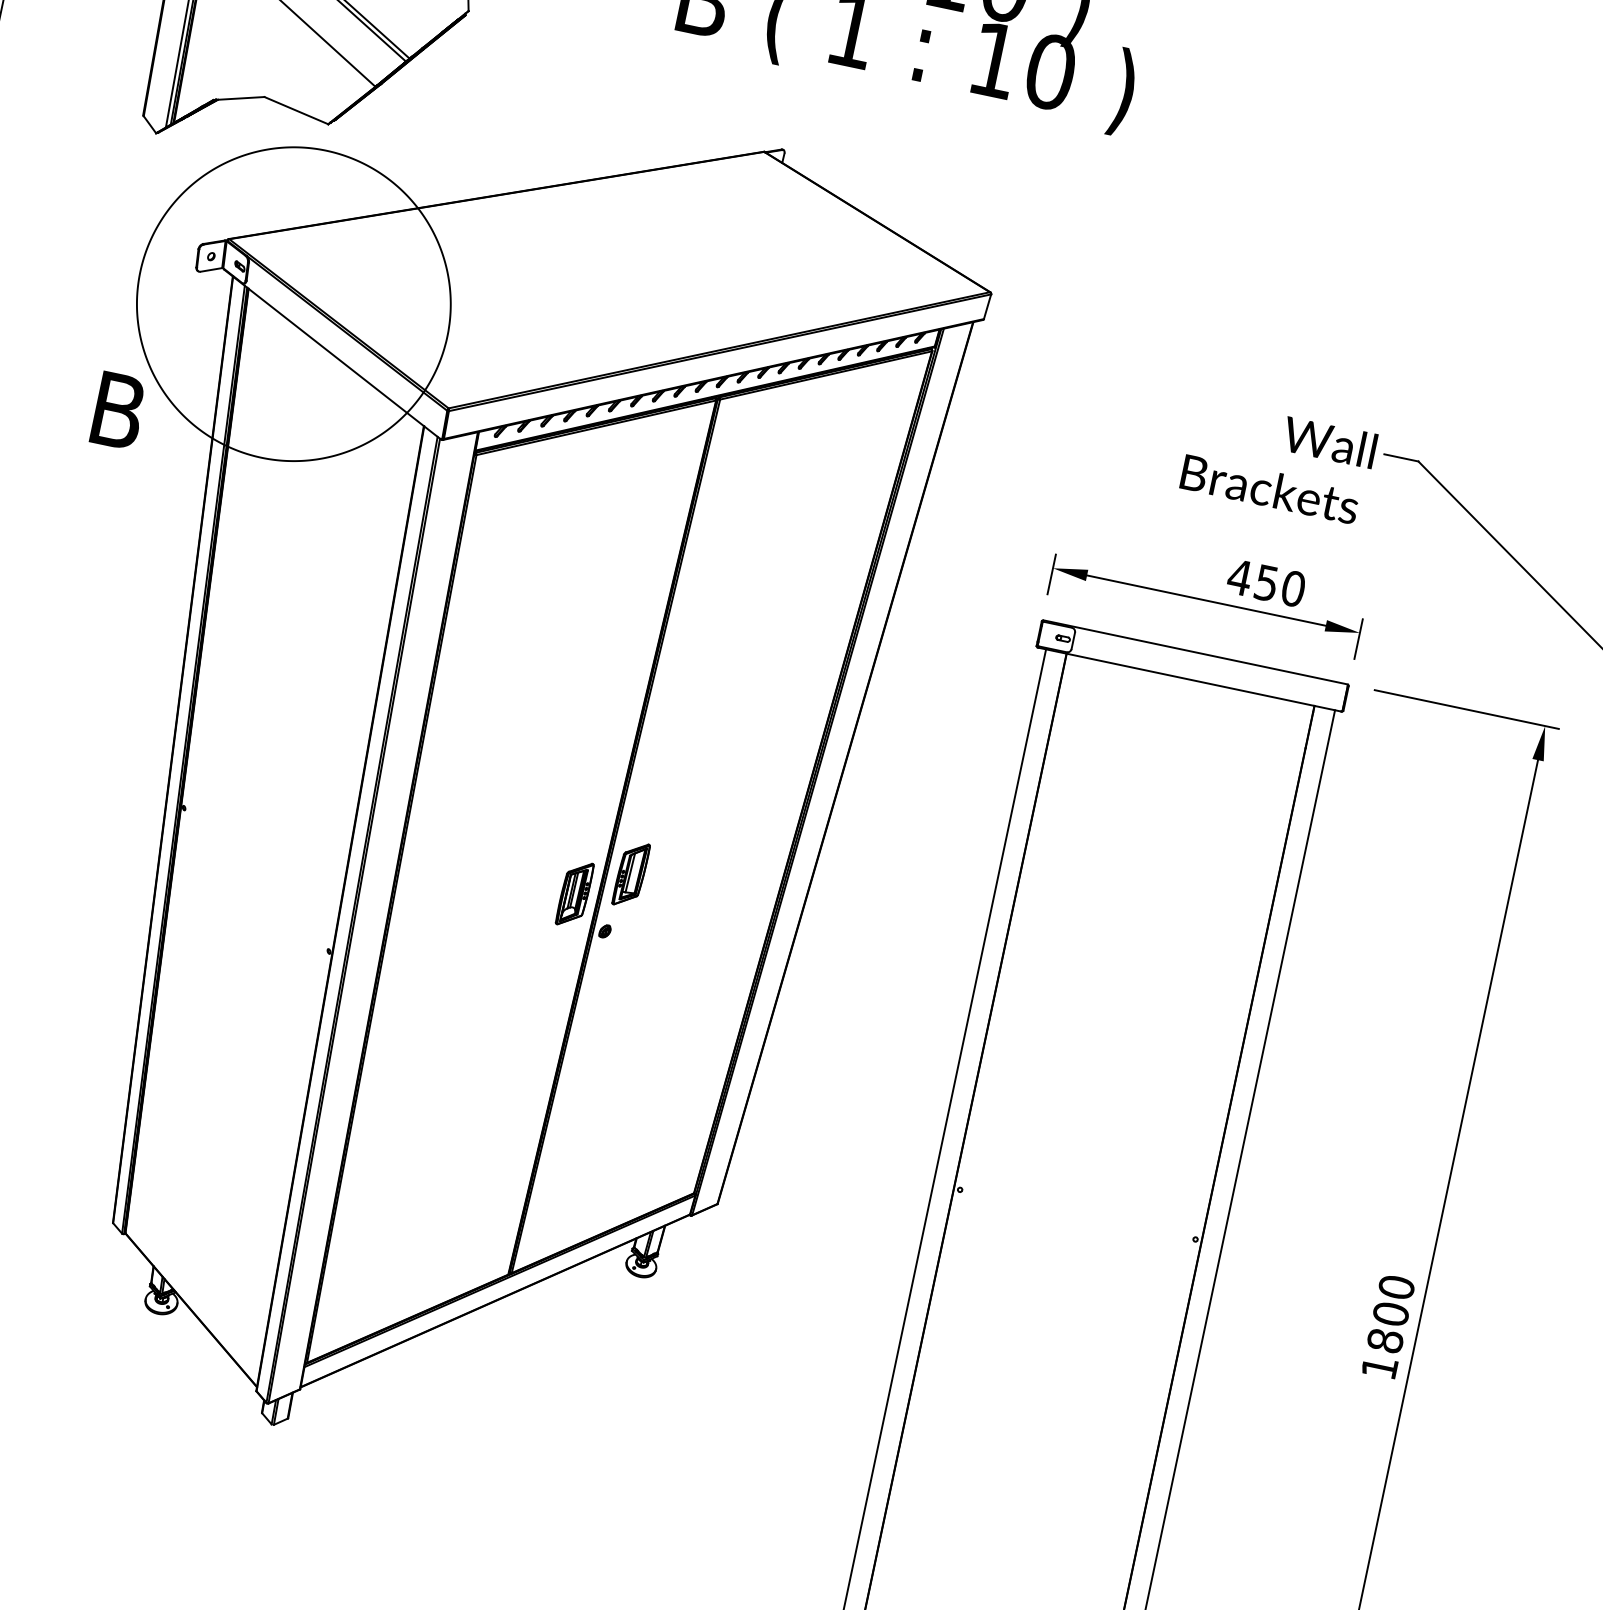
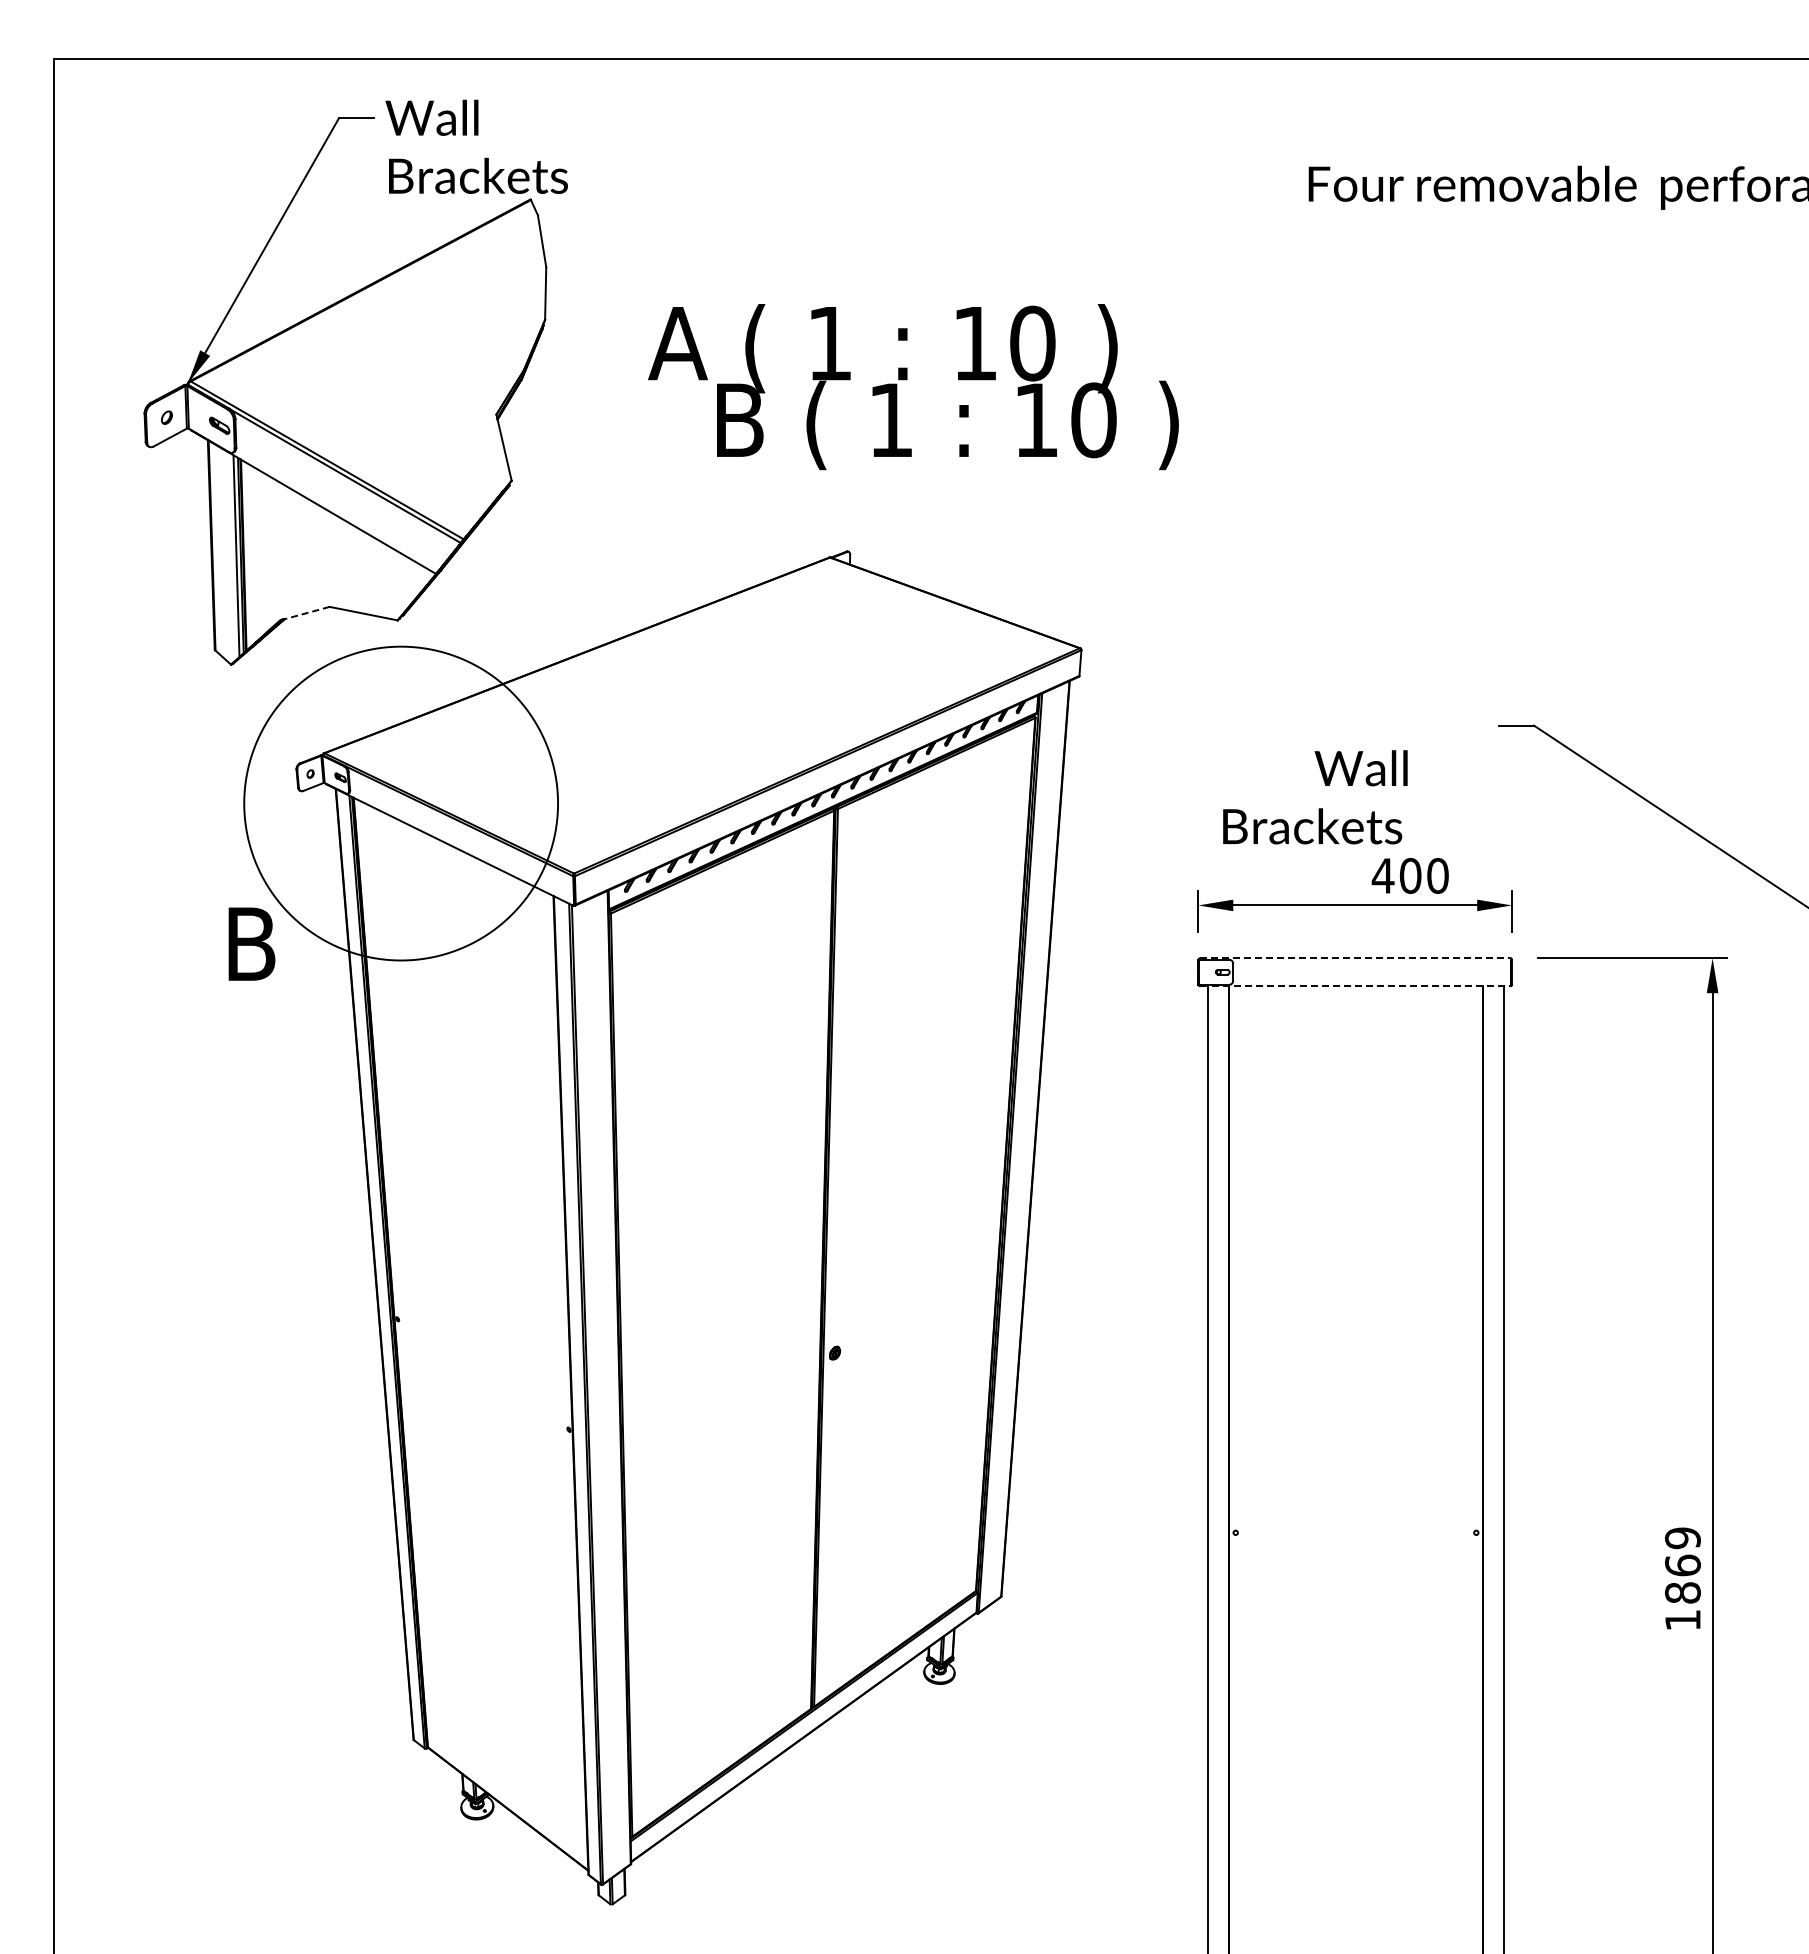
line: (239, 98) -> (305, 613), solid -> dashed
text: (1278, 461) -> (1315, 797), moved
text: (1266, 582) -> (1410, 875), 450 -> 400
line: (1195, 652) -> (1355, 958), solid -> dashed
line: (1189, 679) -> (1355, 986), solid -> dashed
part: (630, 873) -> (848, 1291), removed
part: (574, 893) -> (797, 1322), removed
text: (1393, 1300) -> (1682, 1551), 1800 -> 1869

